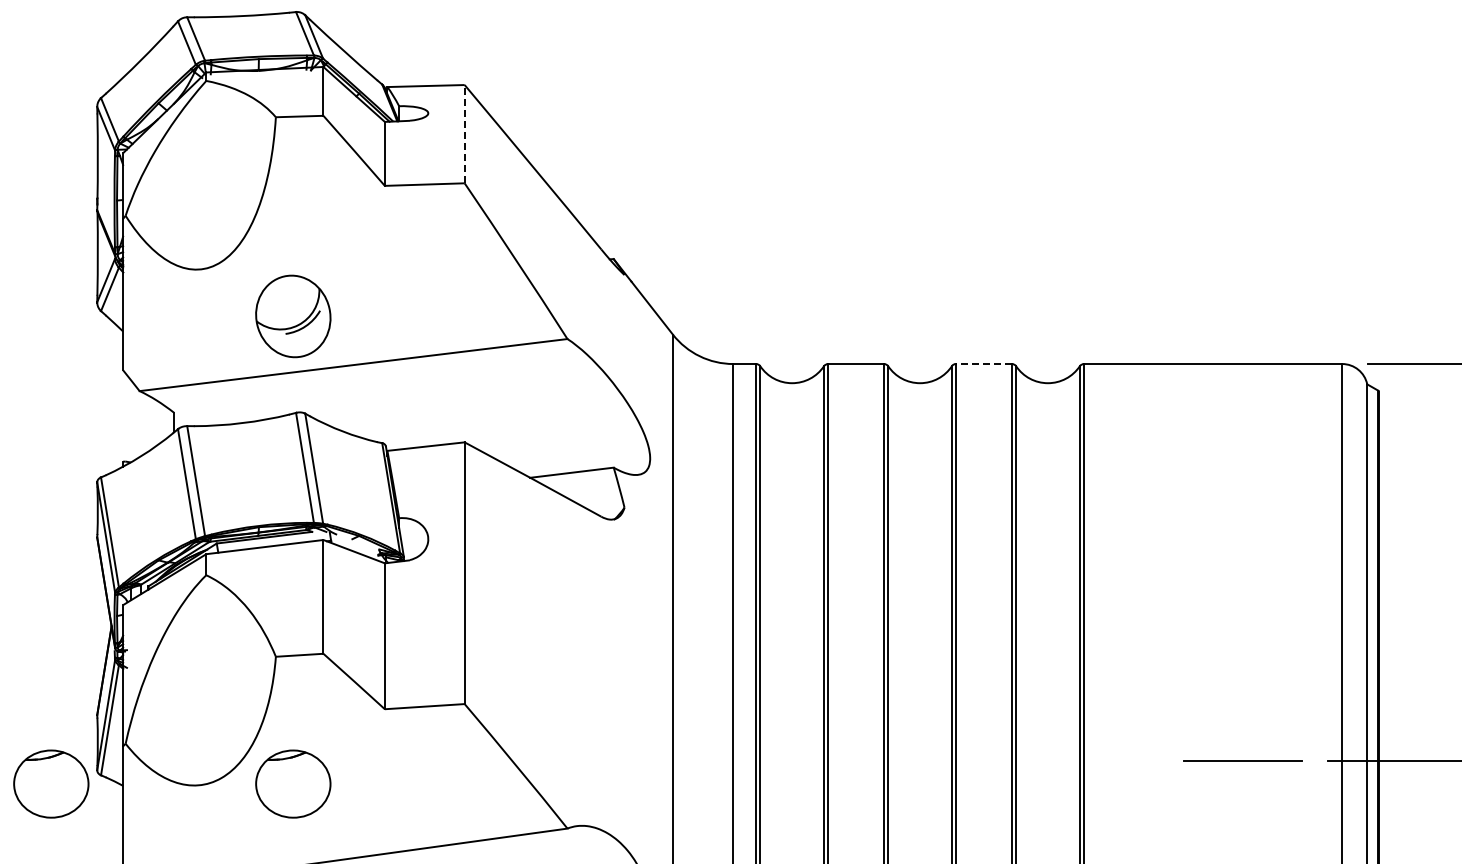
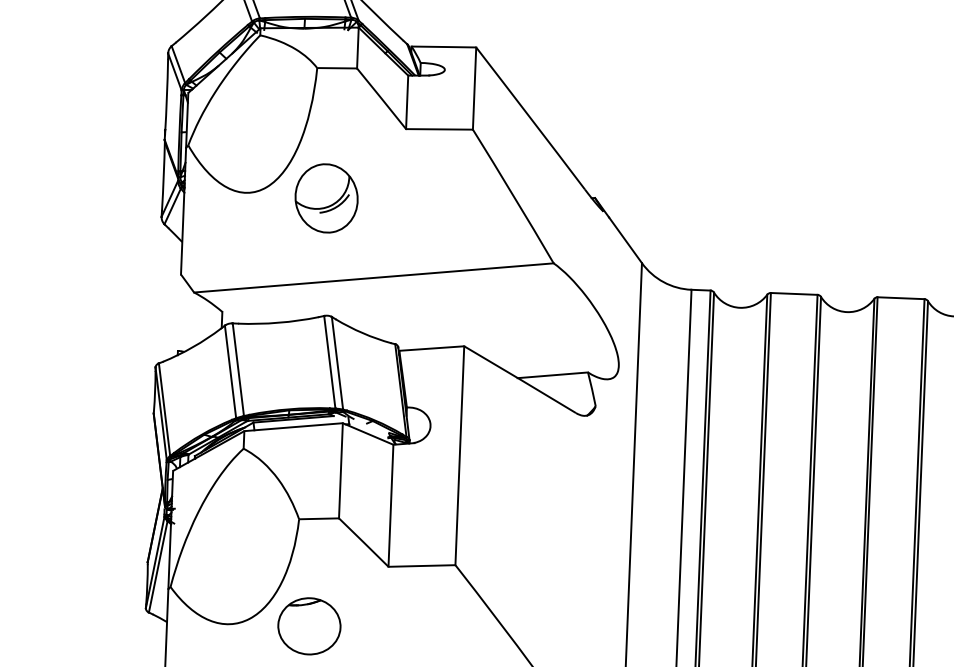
line: (464, 133) -> (474, 87), dashed -> solid
part: (293, 316) -> (326, 198), moved
line: (983, 364) -> (900, 298), dashed -> solid
part: (51, 783) -> (107, 617), removed

